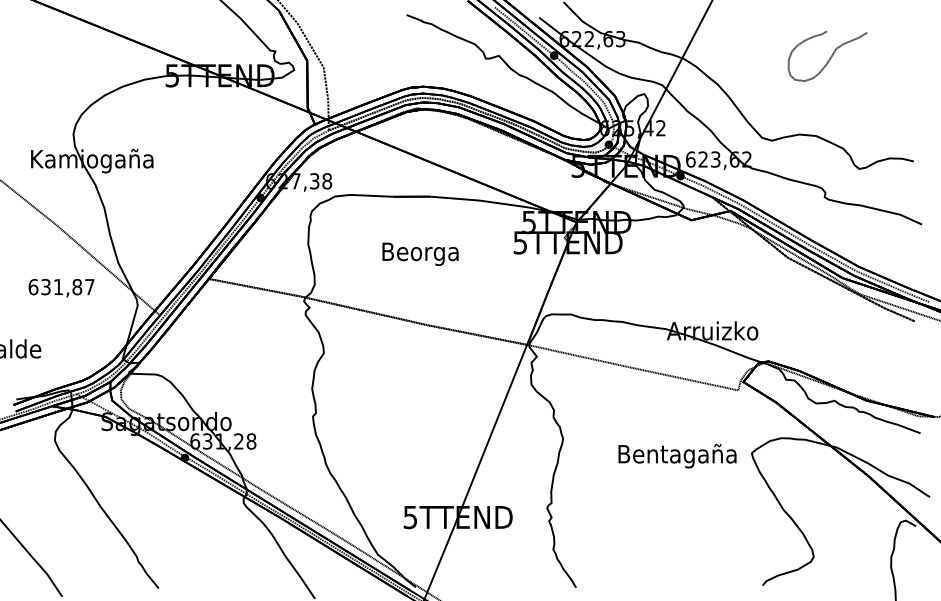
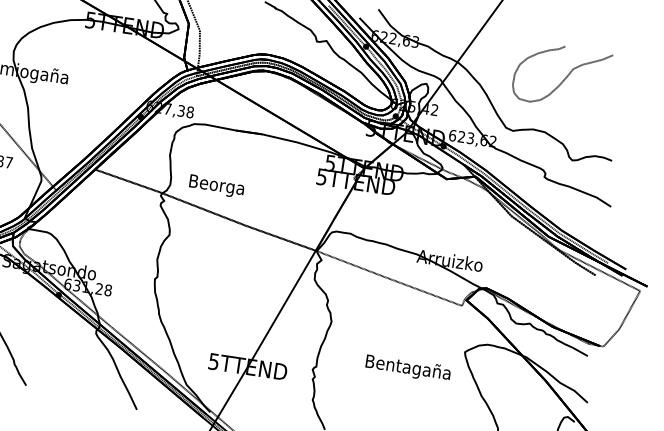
part: (827, 56) -> (561, 76), size x1.67
text: (420, 253) -> (216, 185), moved
text: (677, 456) -> (408, 368), moved

